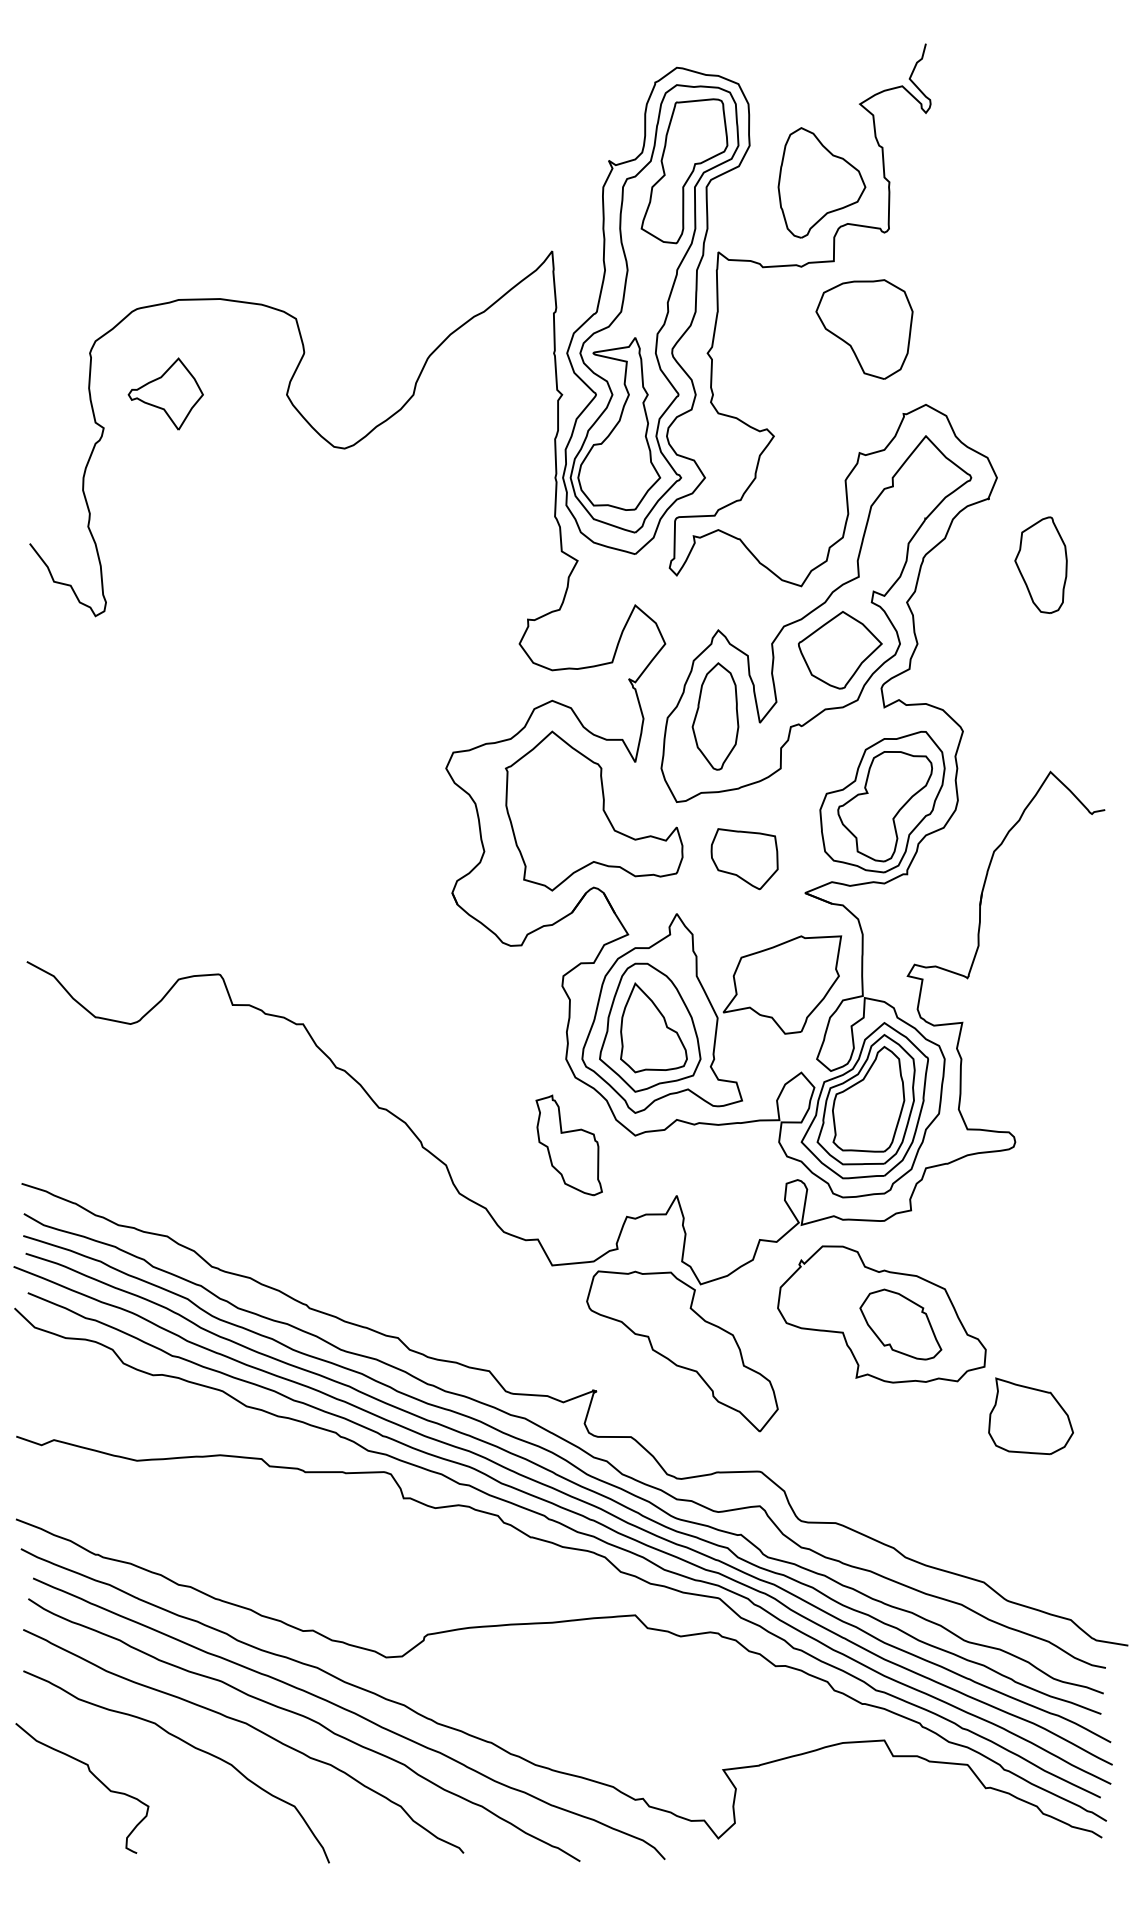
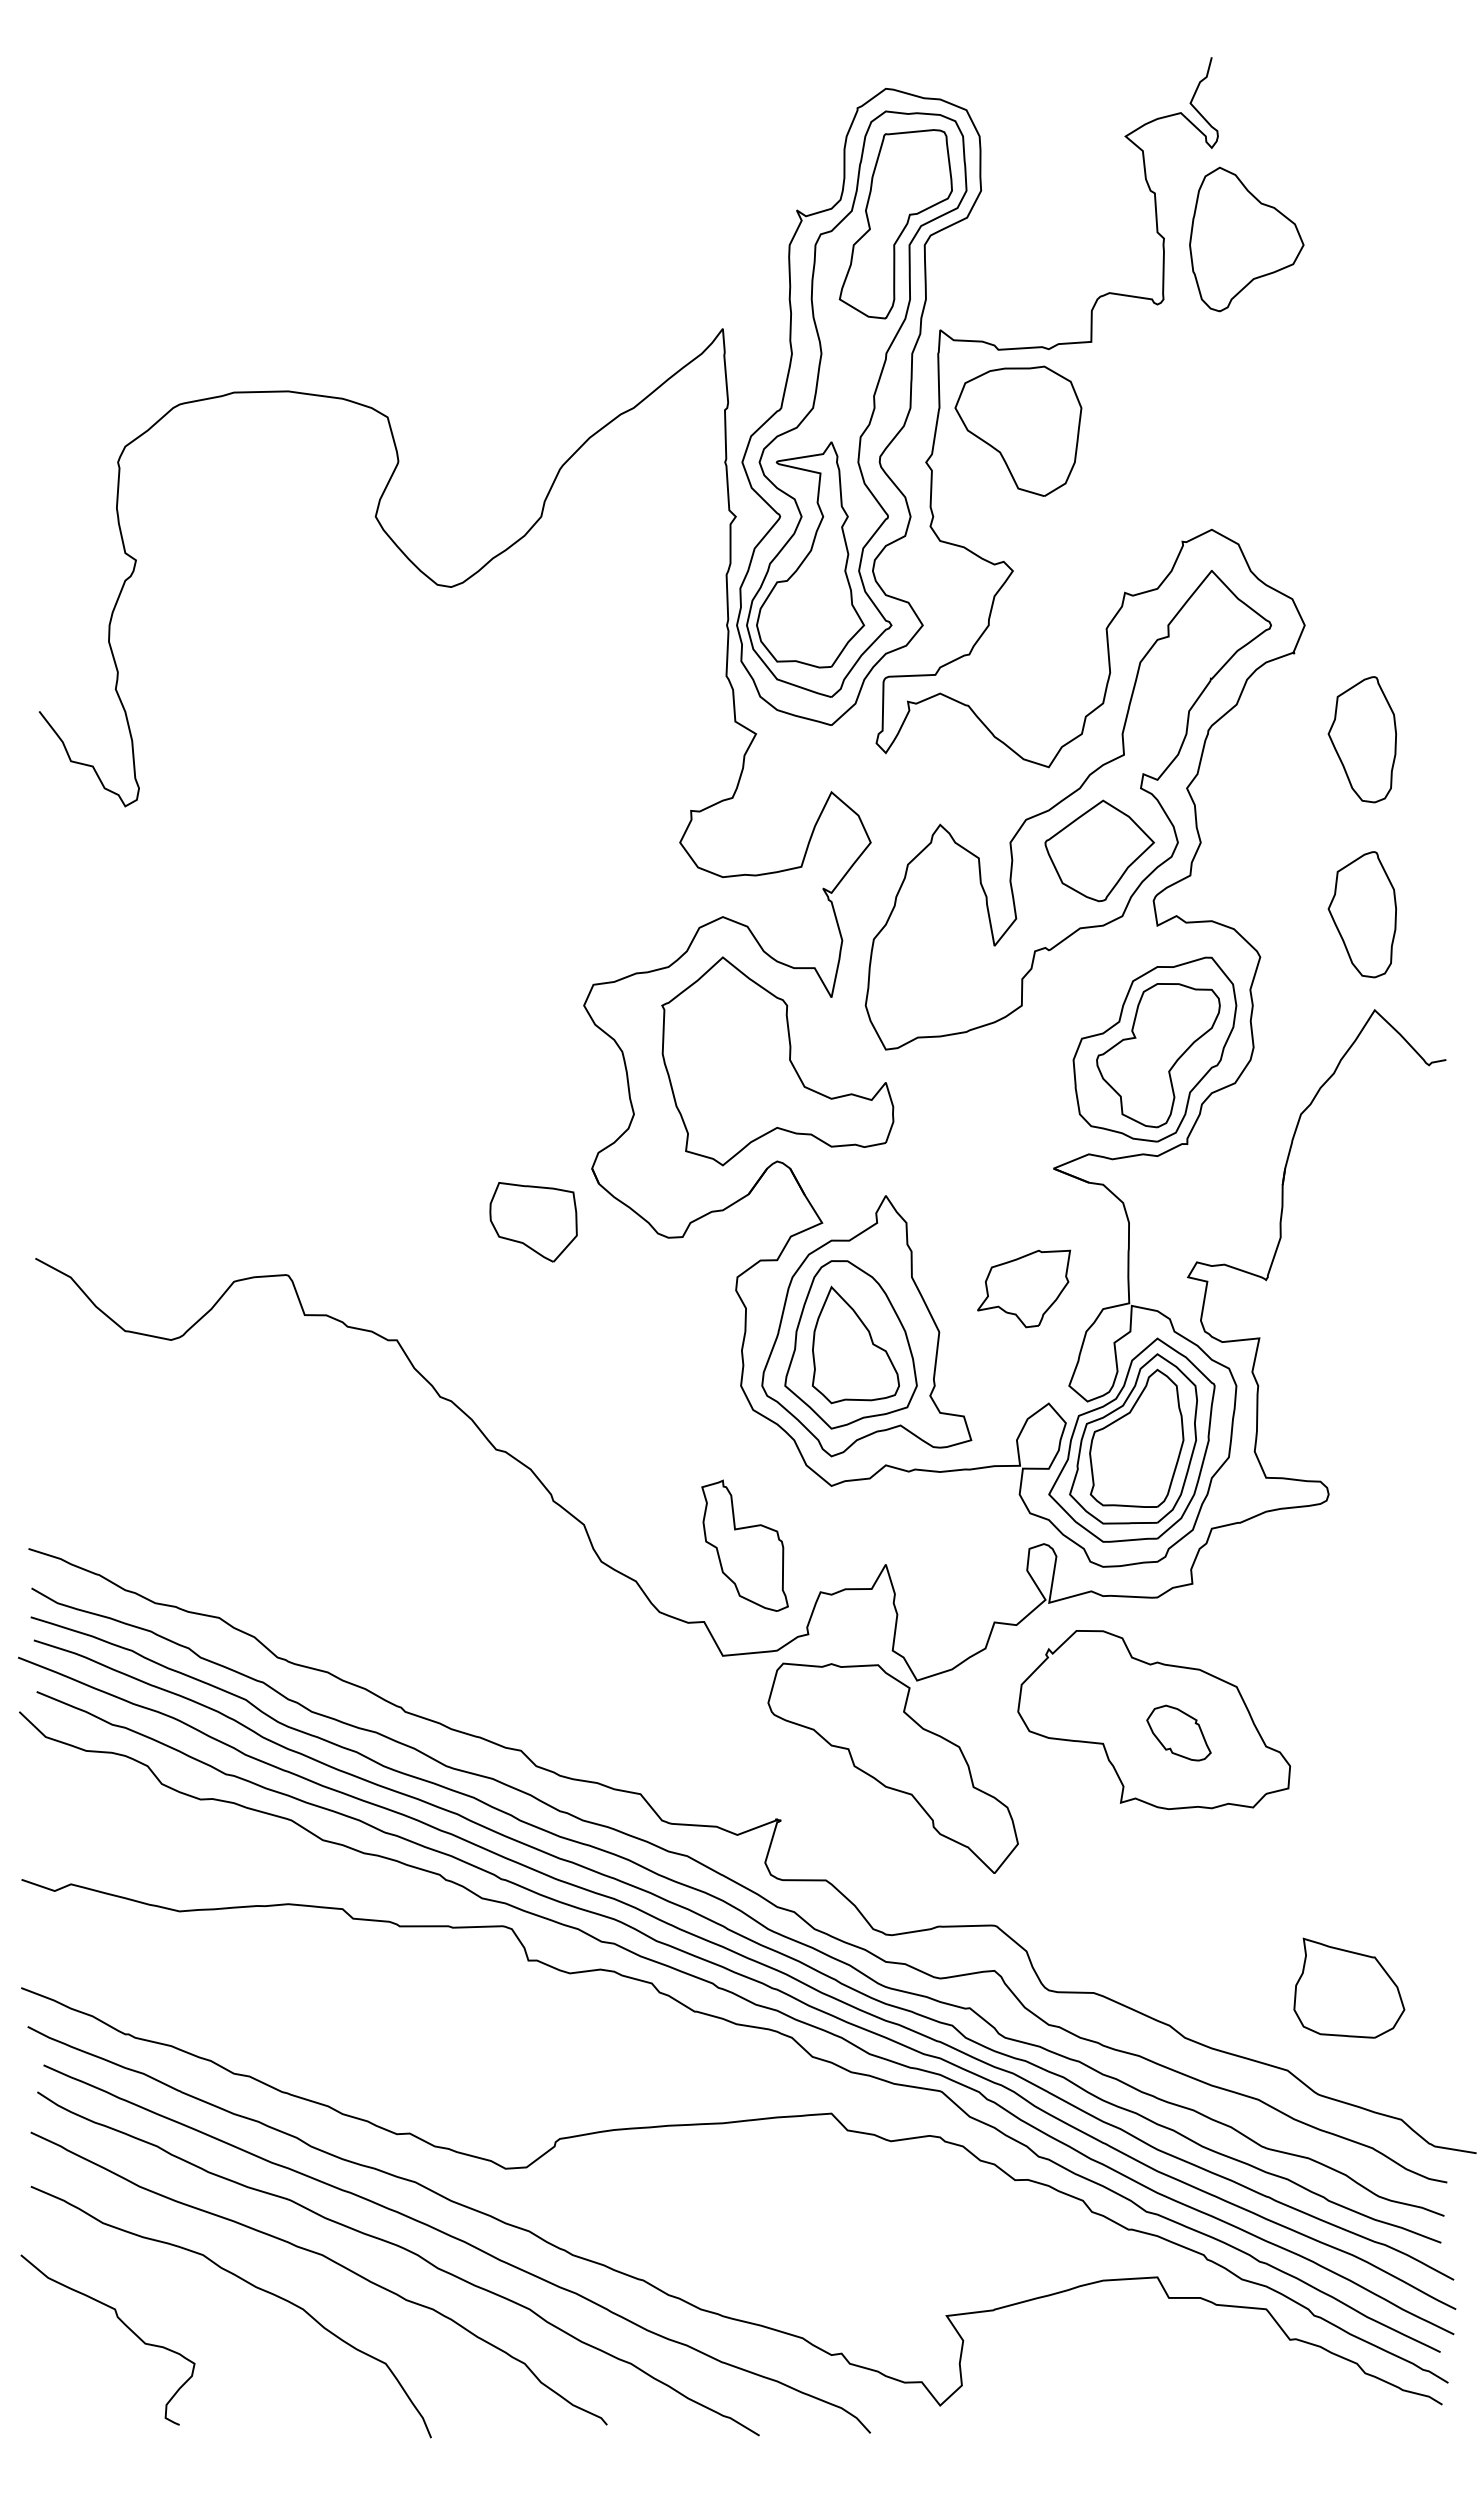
part: (821, 182) -> (1246, 239), moved
part: (864, 328) -> (1018, 430), moved
part: (165, 393) -> (216, 515), removed
part: (1040, 698) -> (1361, 914), added
part: (715, 716) -> (936, 937), removed
part: (744, 859) -> (533, 1222), moved
part: (782, 984) -> (1023, 1288), size x0.6
part: (568, 1145) -> (744, 1545), moved
part: (900, 1324) -> (1178, 1732), size x0.6
part: (1031, 1415) -> (1349, 1987), moved

